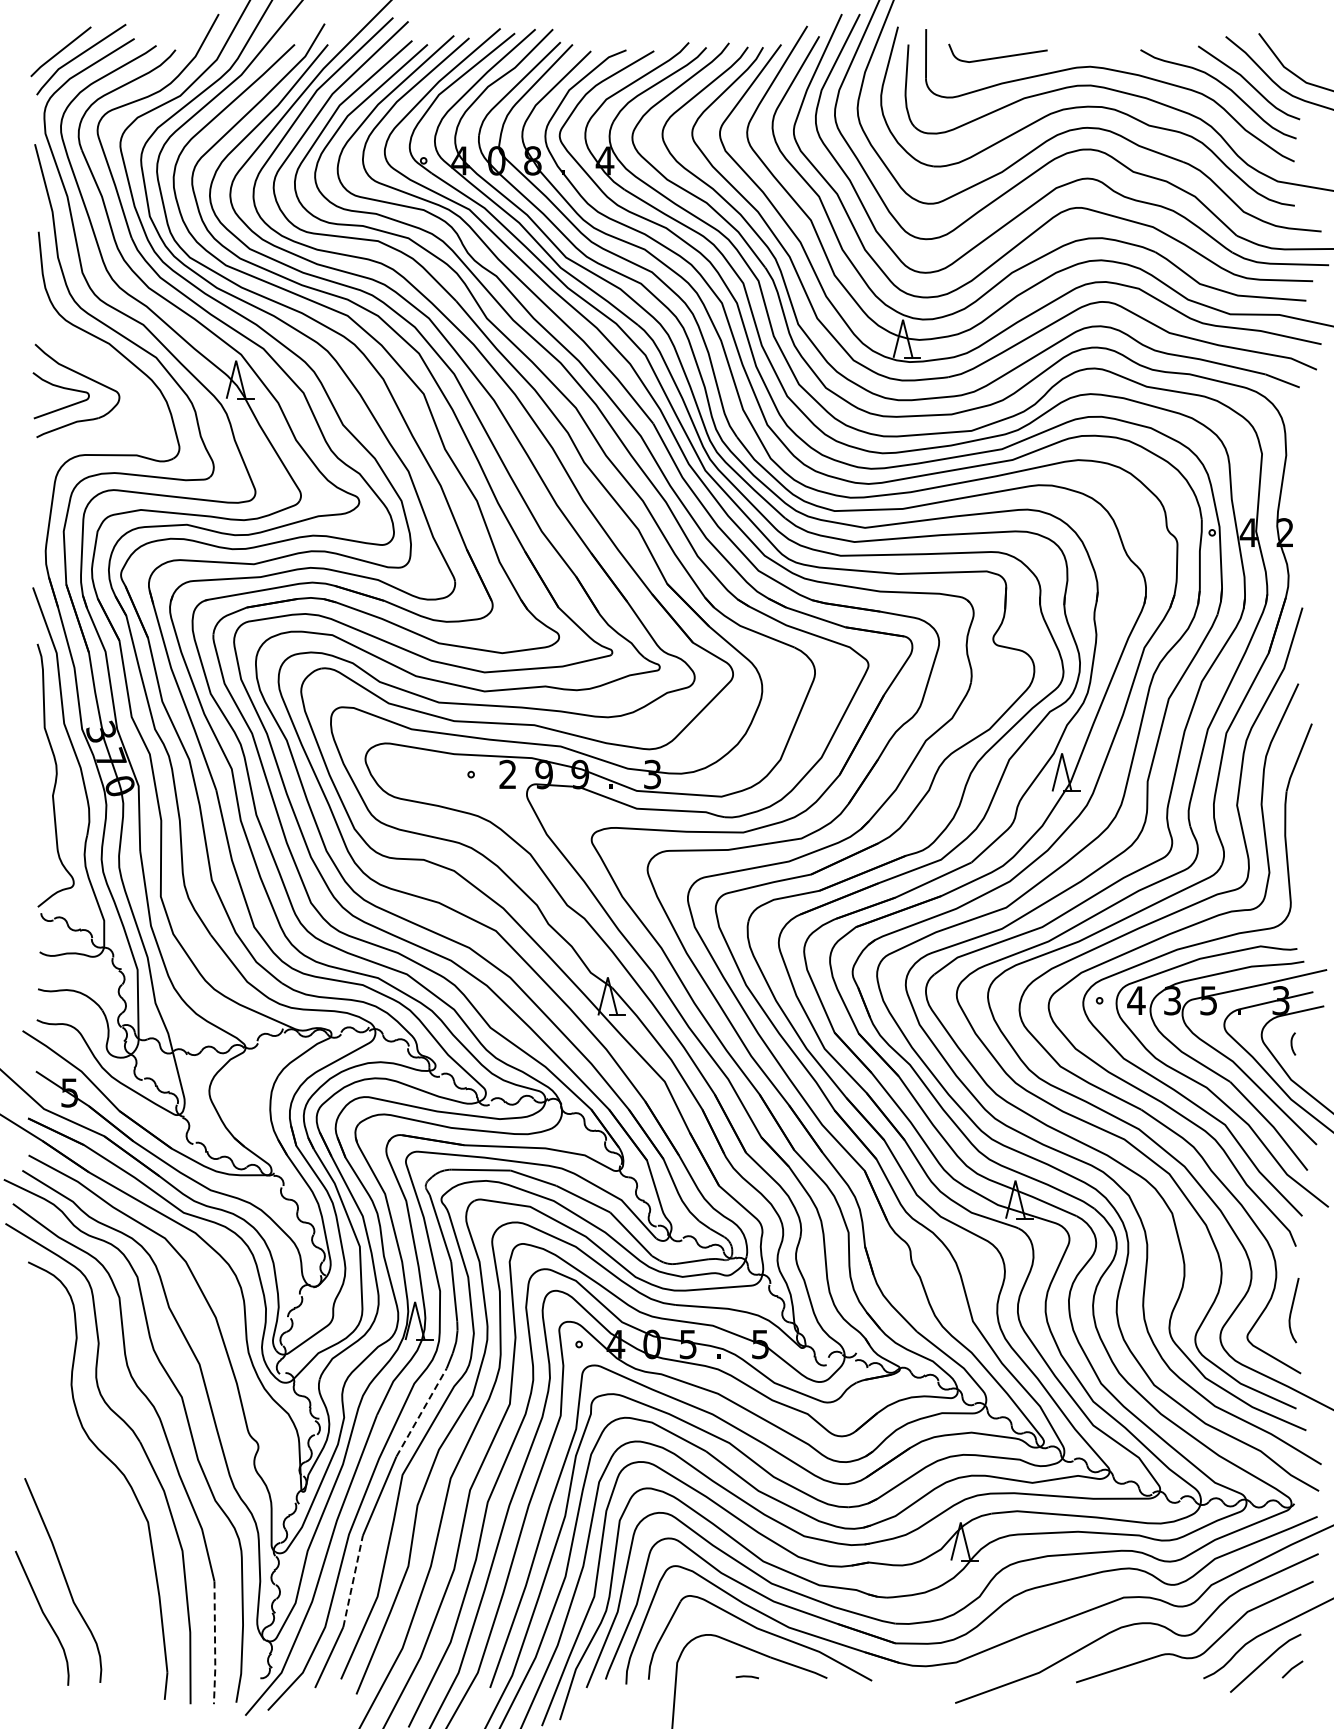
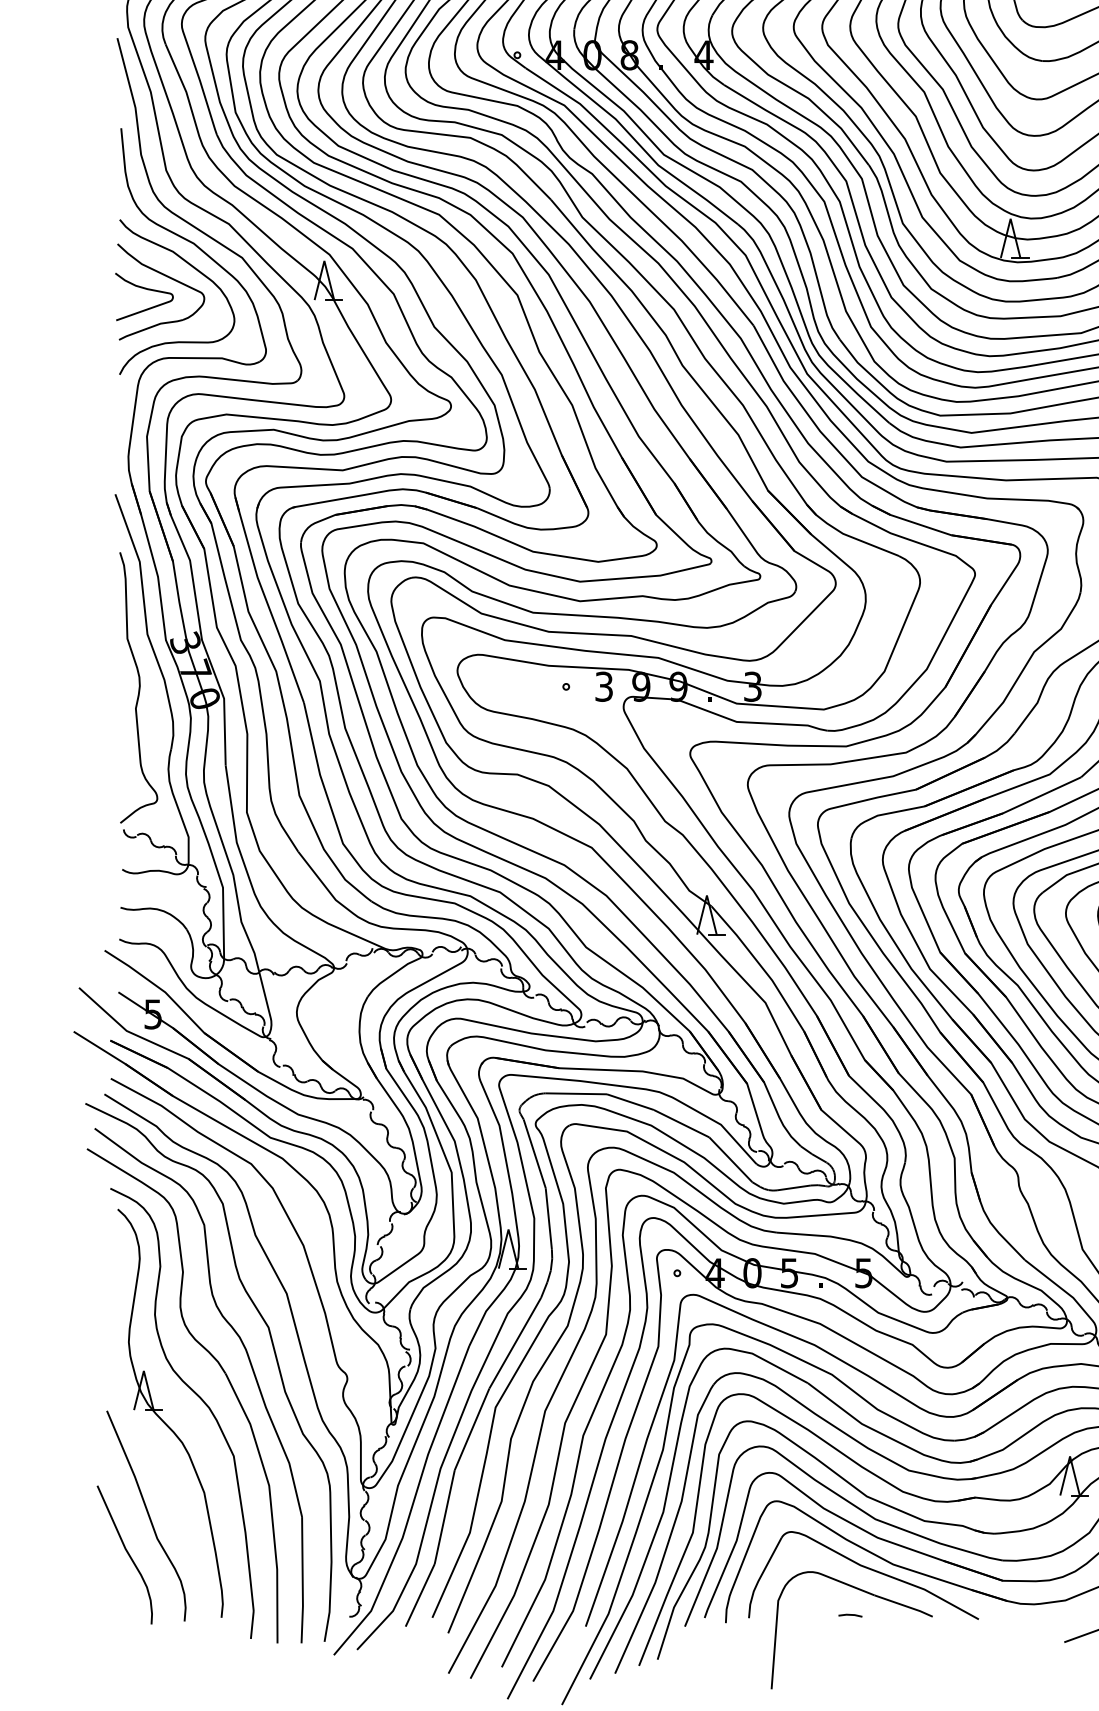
curve: (110, 369) -> (195, 269), added
text: (507, 774) -> (603, 686), 2 -> 3
line: (421, 1412) -> (515, 1343), dashed -> solid
part: (78, 1478) -> (162, 1411), added
line: (353, 1581) -> (445, 1517), dashed -> solid
line: (215, 1644) -> (303, 1581), dashed -> solid

